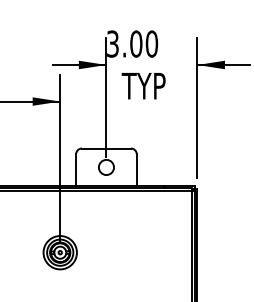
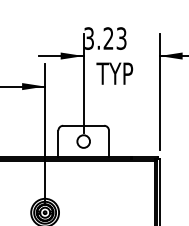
text: (144, 43) -> (115, 38), 3.00 -> 3.23

